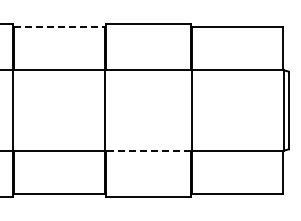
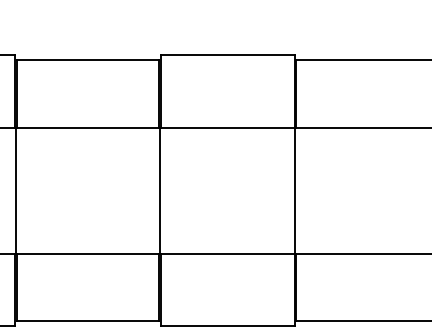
line: (59, 26) -> (88, 59), dashed -> solid
line: (148, 150) -> (227, 253), dashed -> solid

